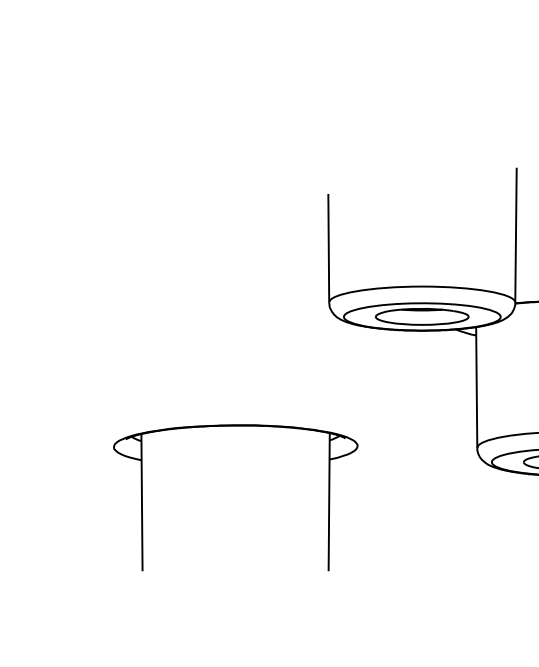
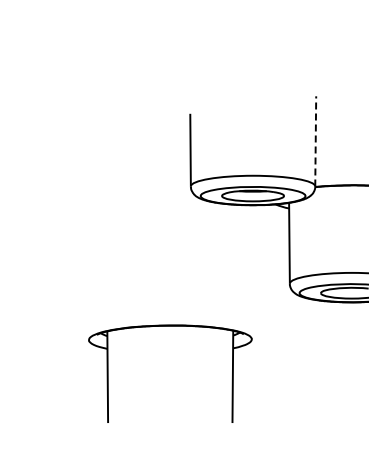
line: (515, 233) -> (315, 140), solid -> dashed
part: (235, 426) -> (170, 326), moved

